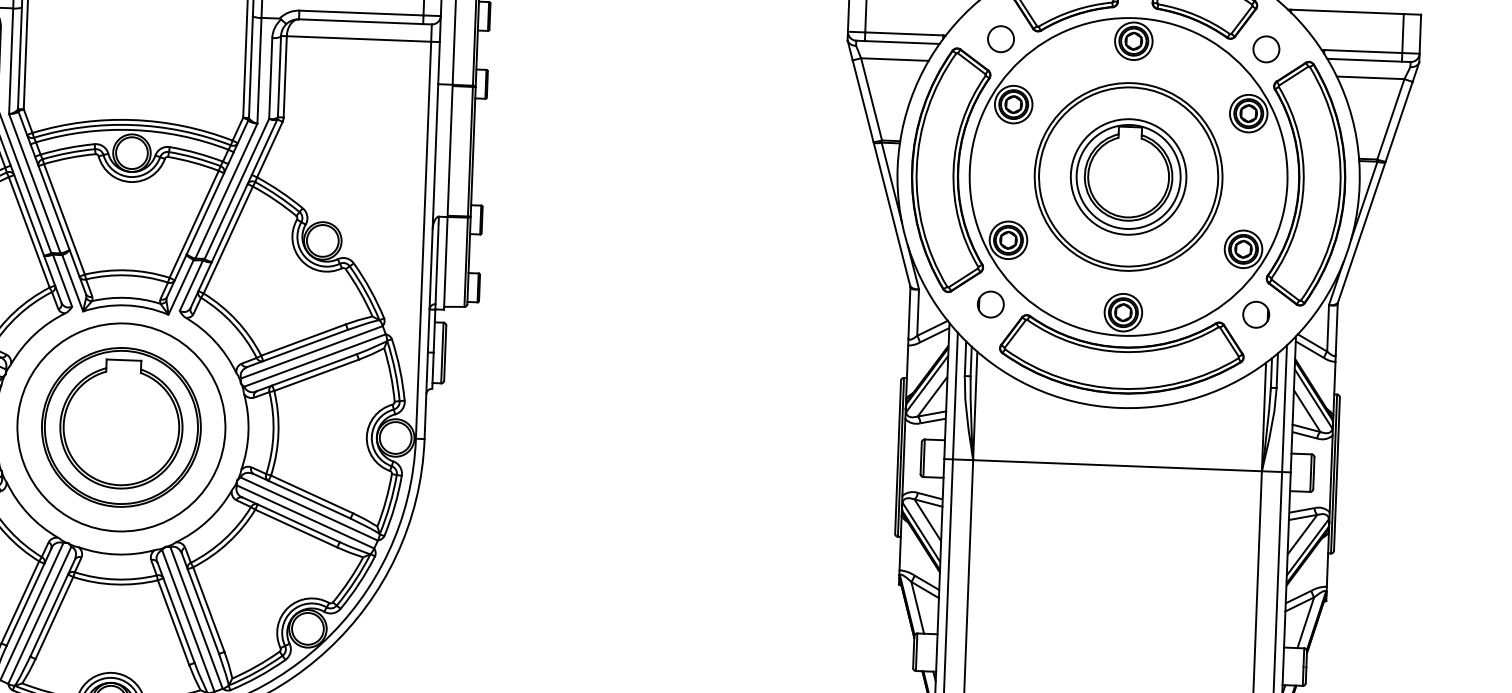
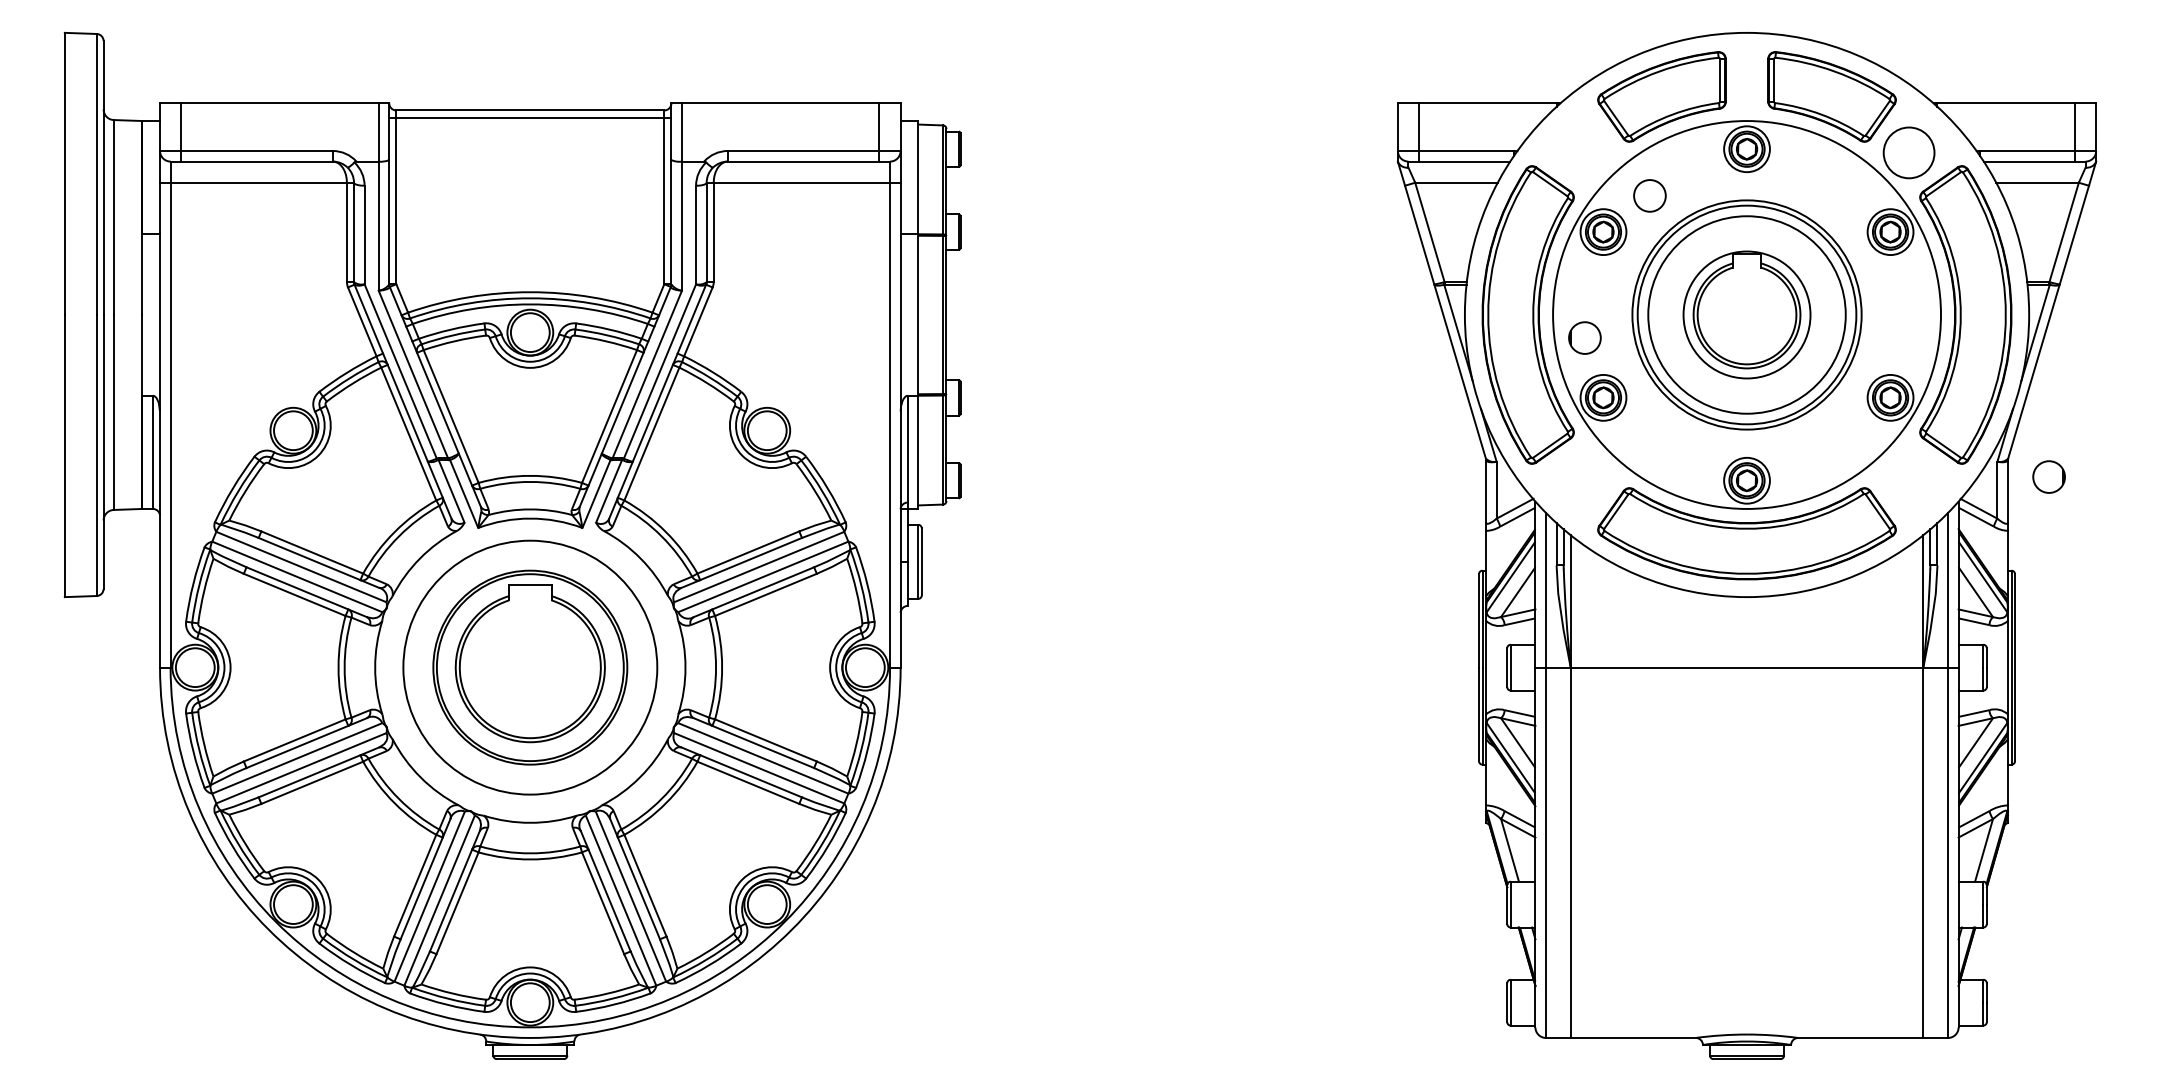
circle: (1000, 38) -> (1649, 195), moved
circle: (1265, 49) -> (1908, 152), size x1.6
circle: (1128, 176) -> (1746, 314), size x1.4
circle: (990, 304) -> (1584, 337), moved
circle: (1255, 314) -> (2048, 476), moved

